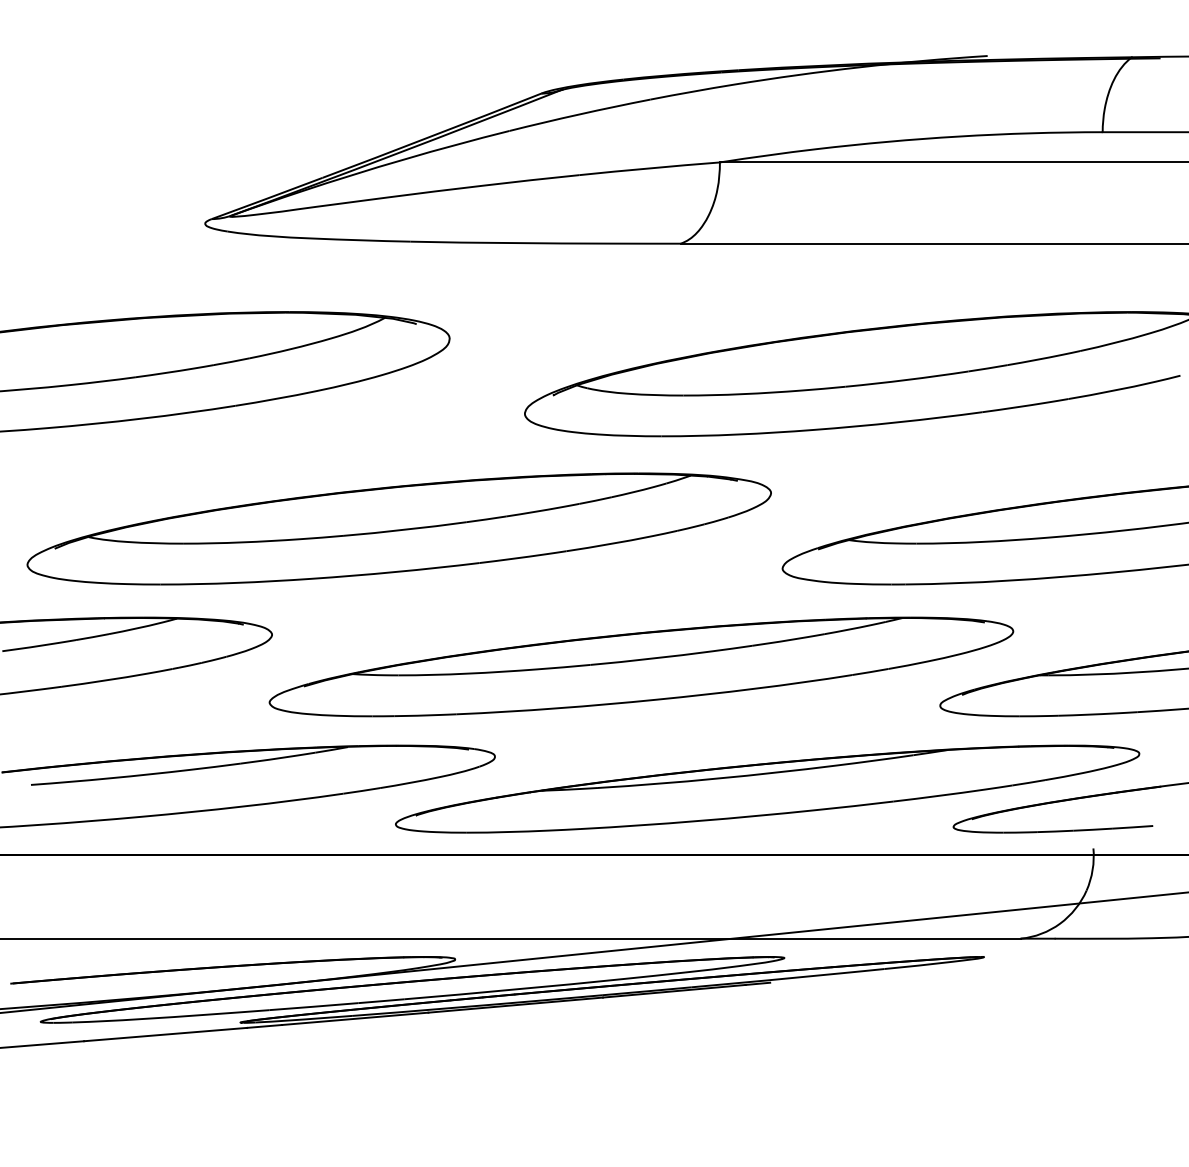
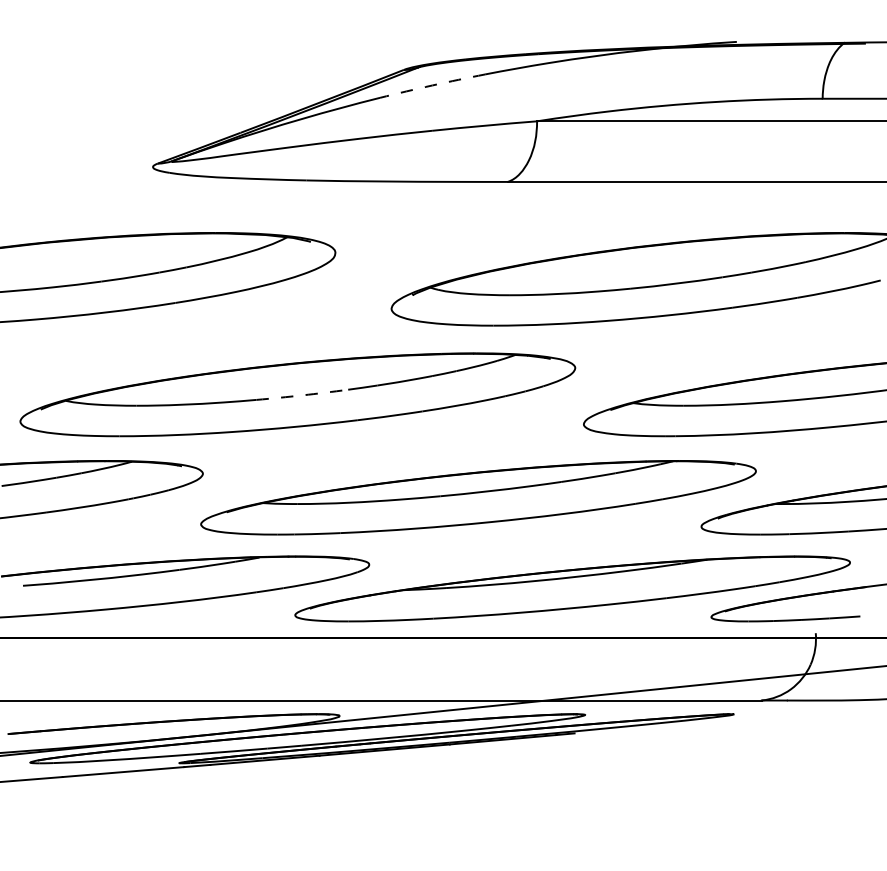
arc: (579, 114) -> (432, 85), solid -> dashed
arc: (405, 529) -> (302, 395), solid -> dashed

